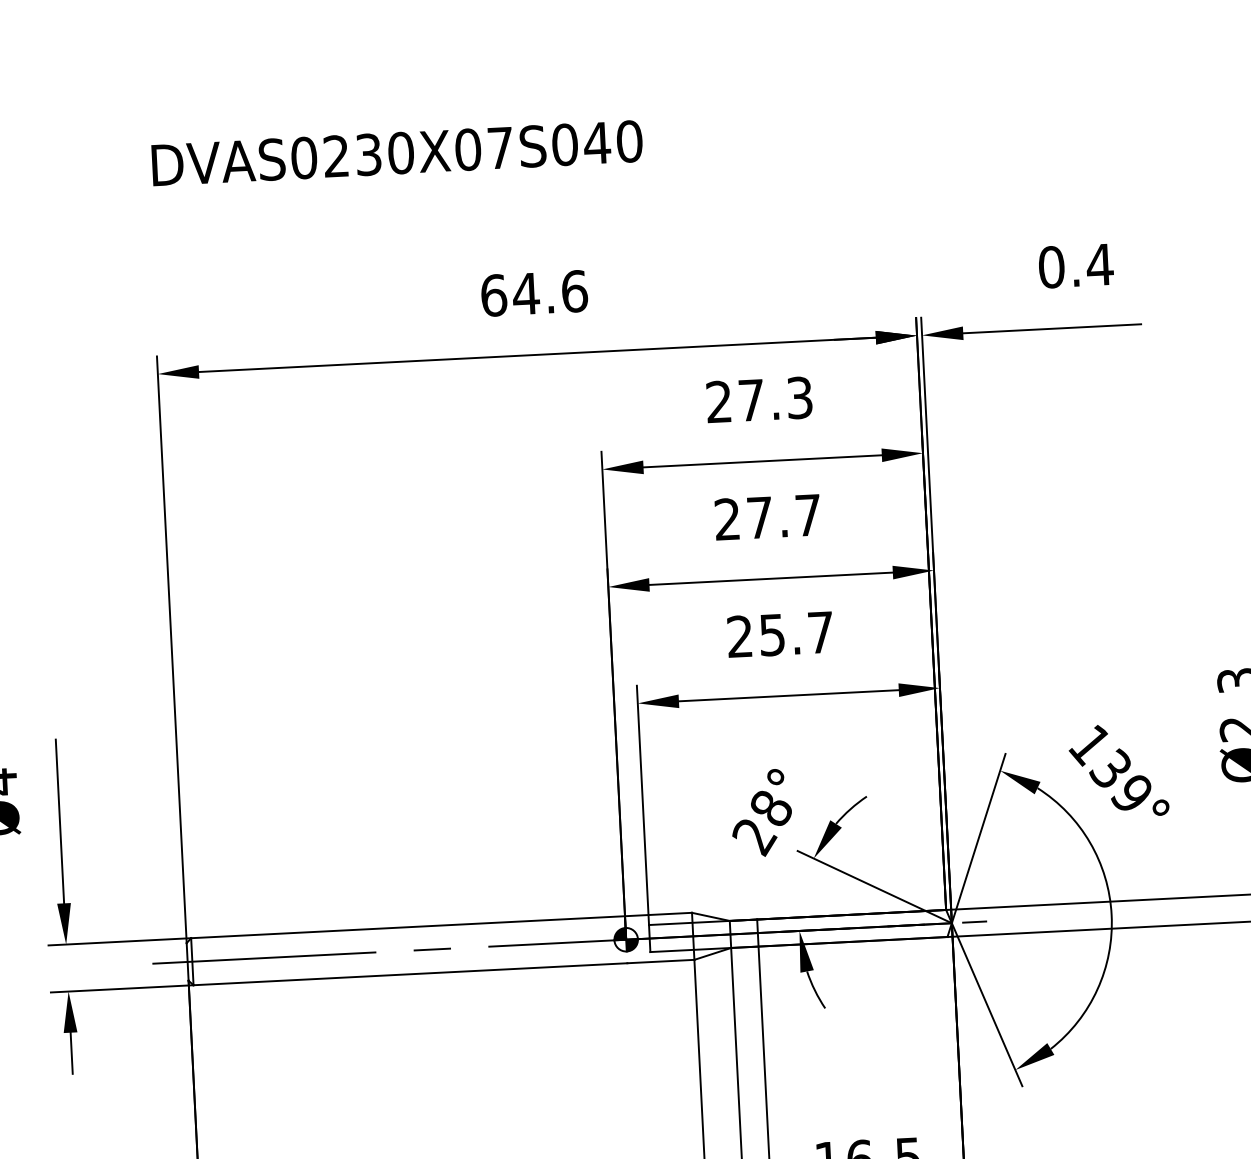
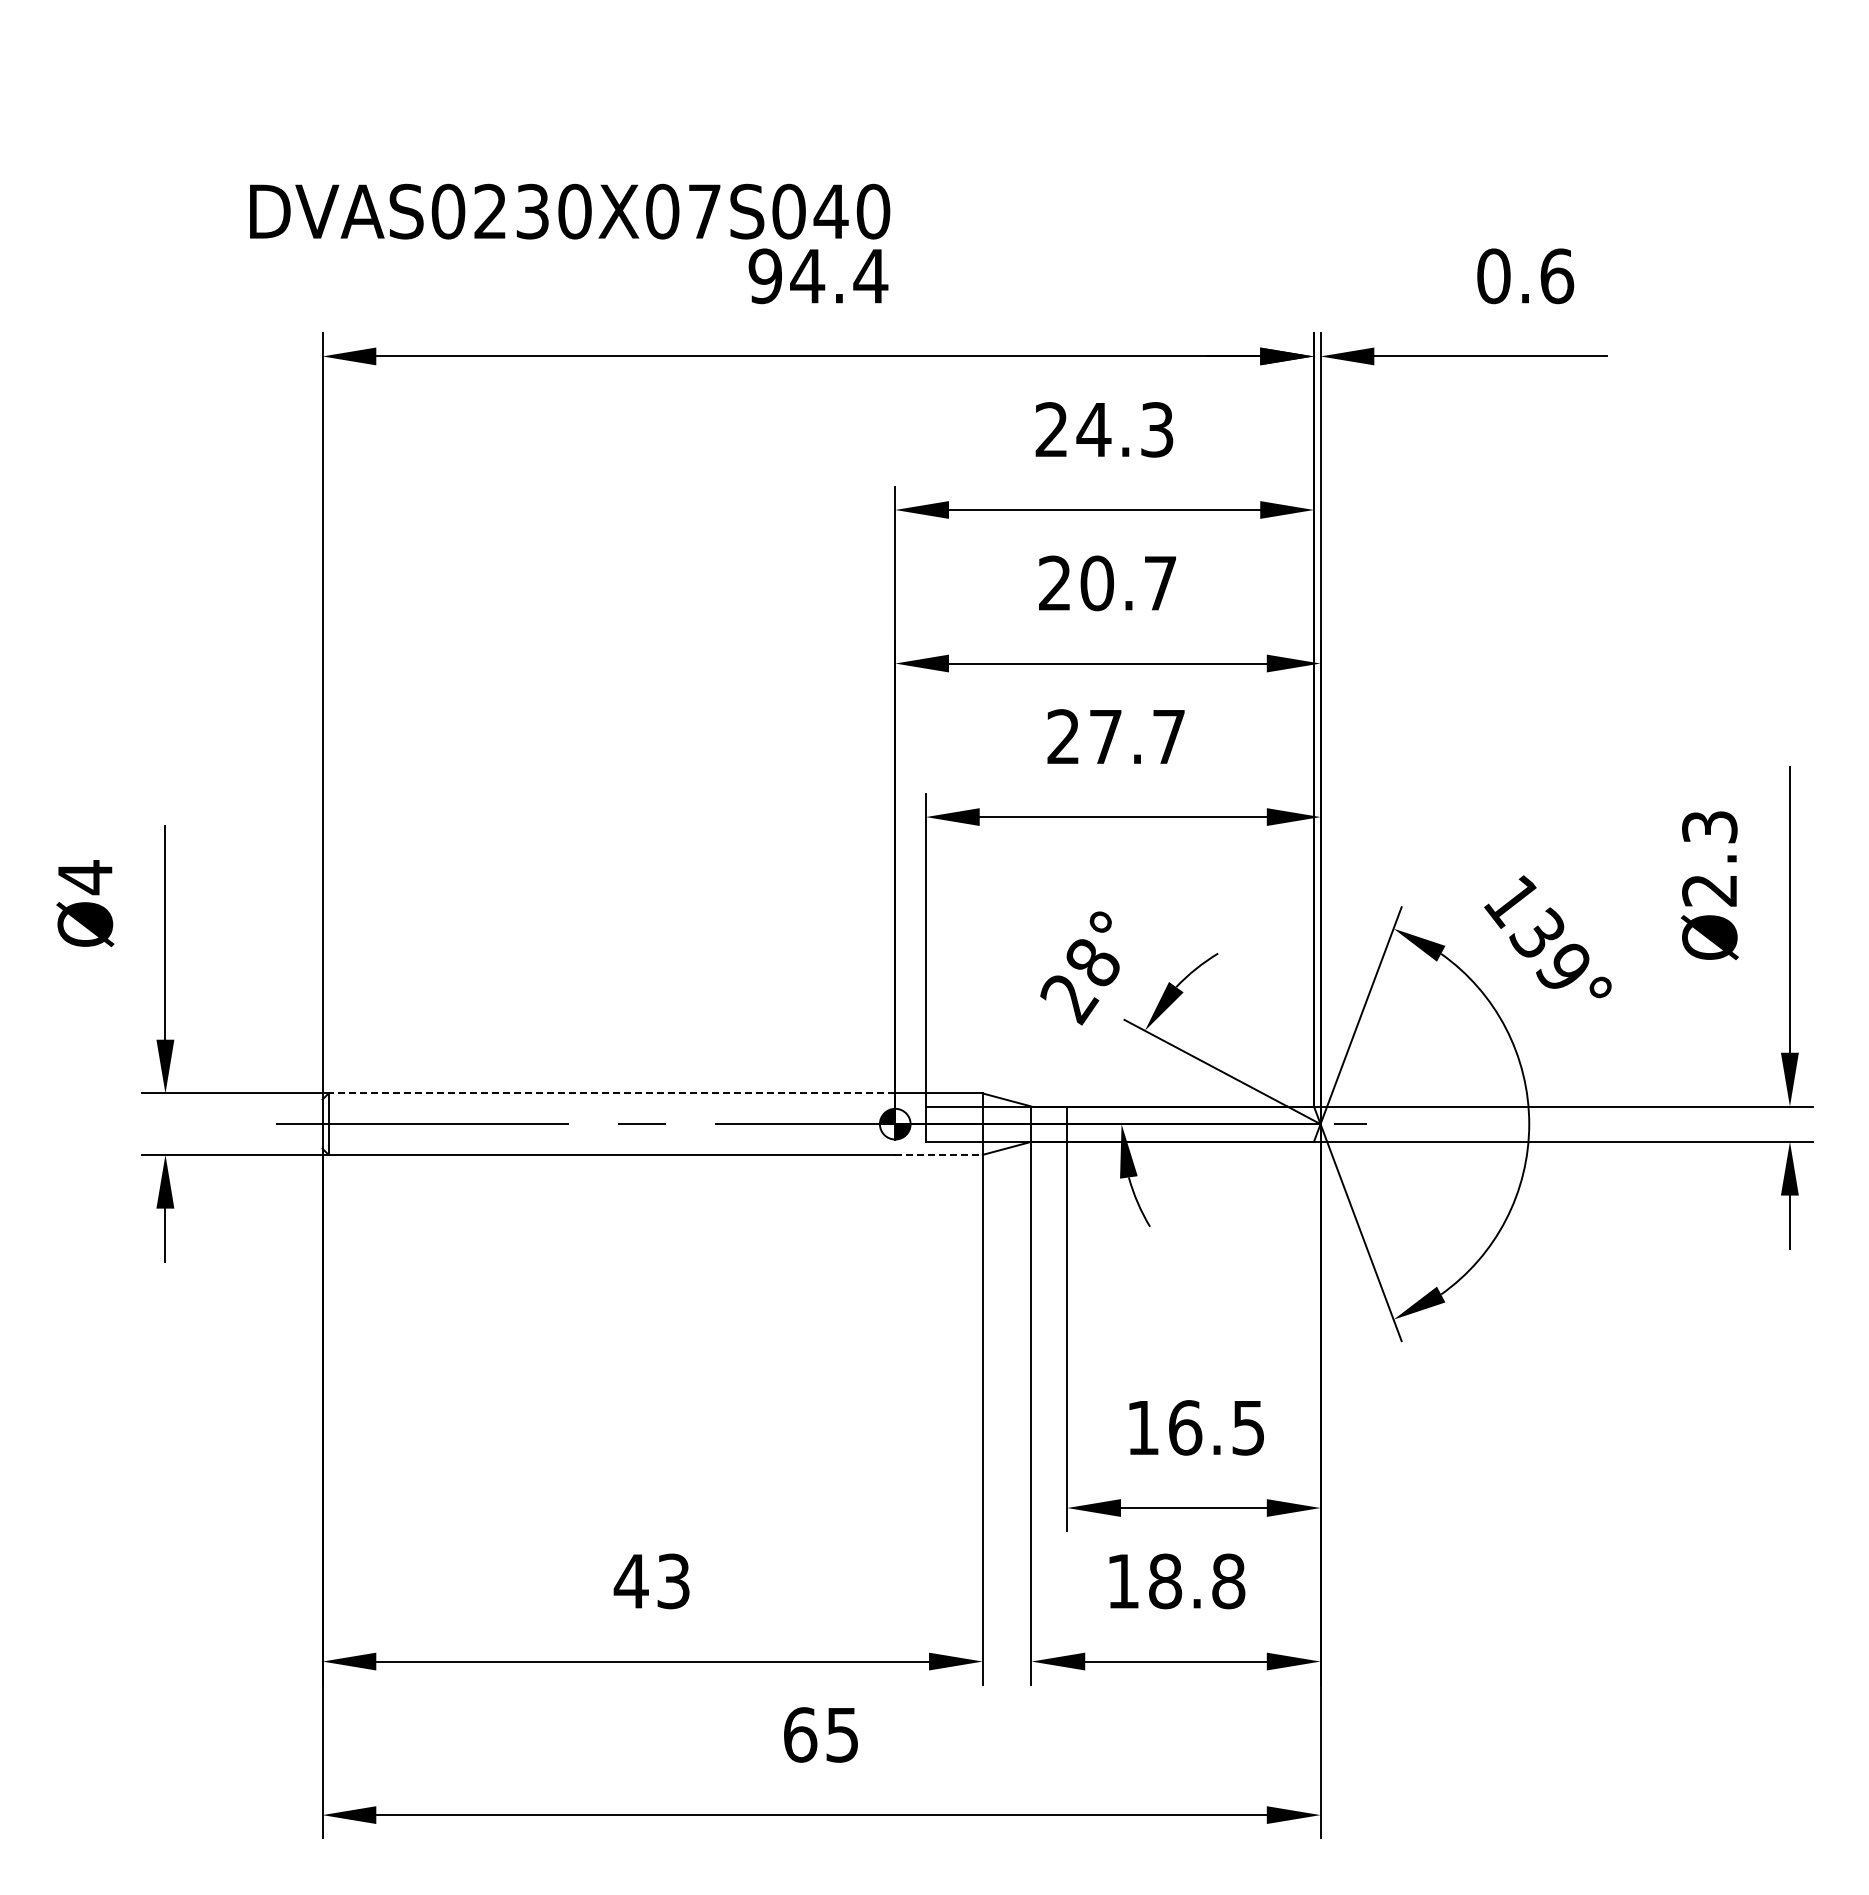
text: (397, 153) -> (570, 211), moved
text: (1099, 265) -> (1556, 276), 0.4 -> 0.6
text: (534, 293) -> (818, 276), 64.6 -> 94.4
text: (751, 400) -> (1093, 429), 27.3 -> 24.3
text: (760, 517) -> (1097, 583), 27.7 -> 20.7
text: (772, 635) -> (1105, 737), 25.7 -> 27.7
line: (407, 927) -> (611, 1093), solid -> dashed
line: (661, 961) -> (939, 1154), solid -> dashed

